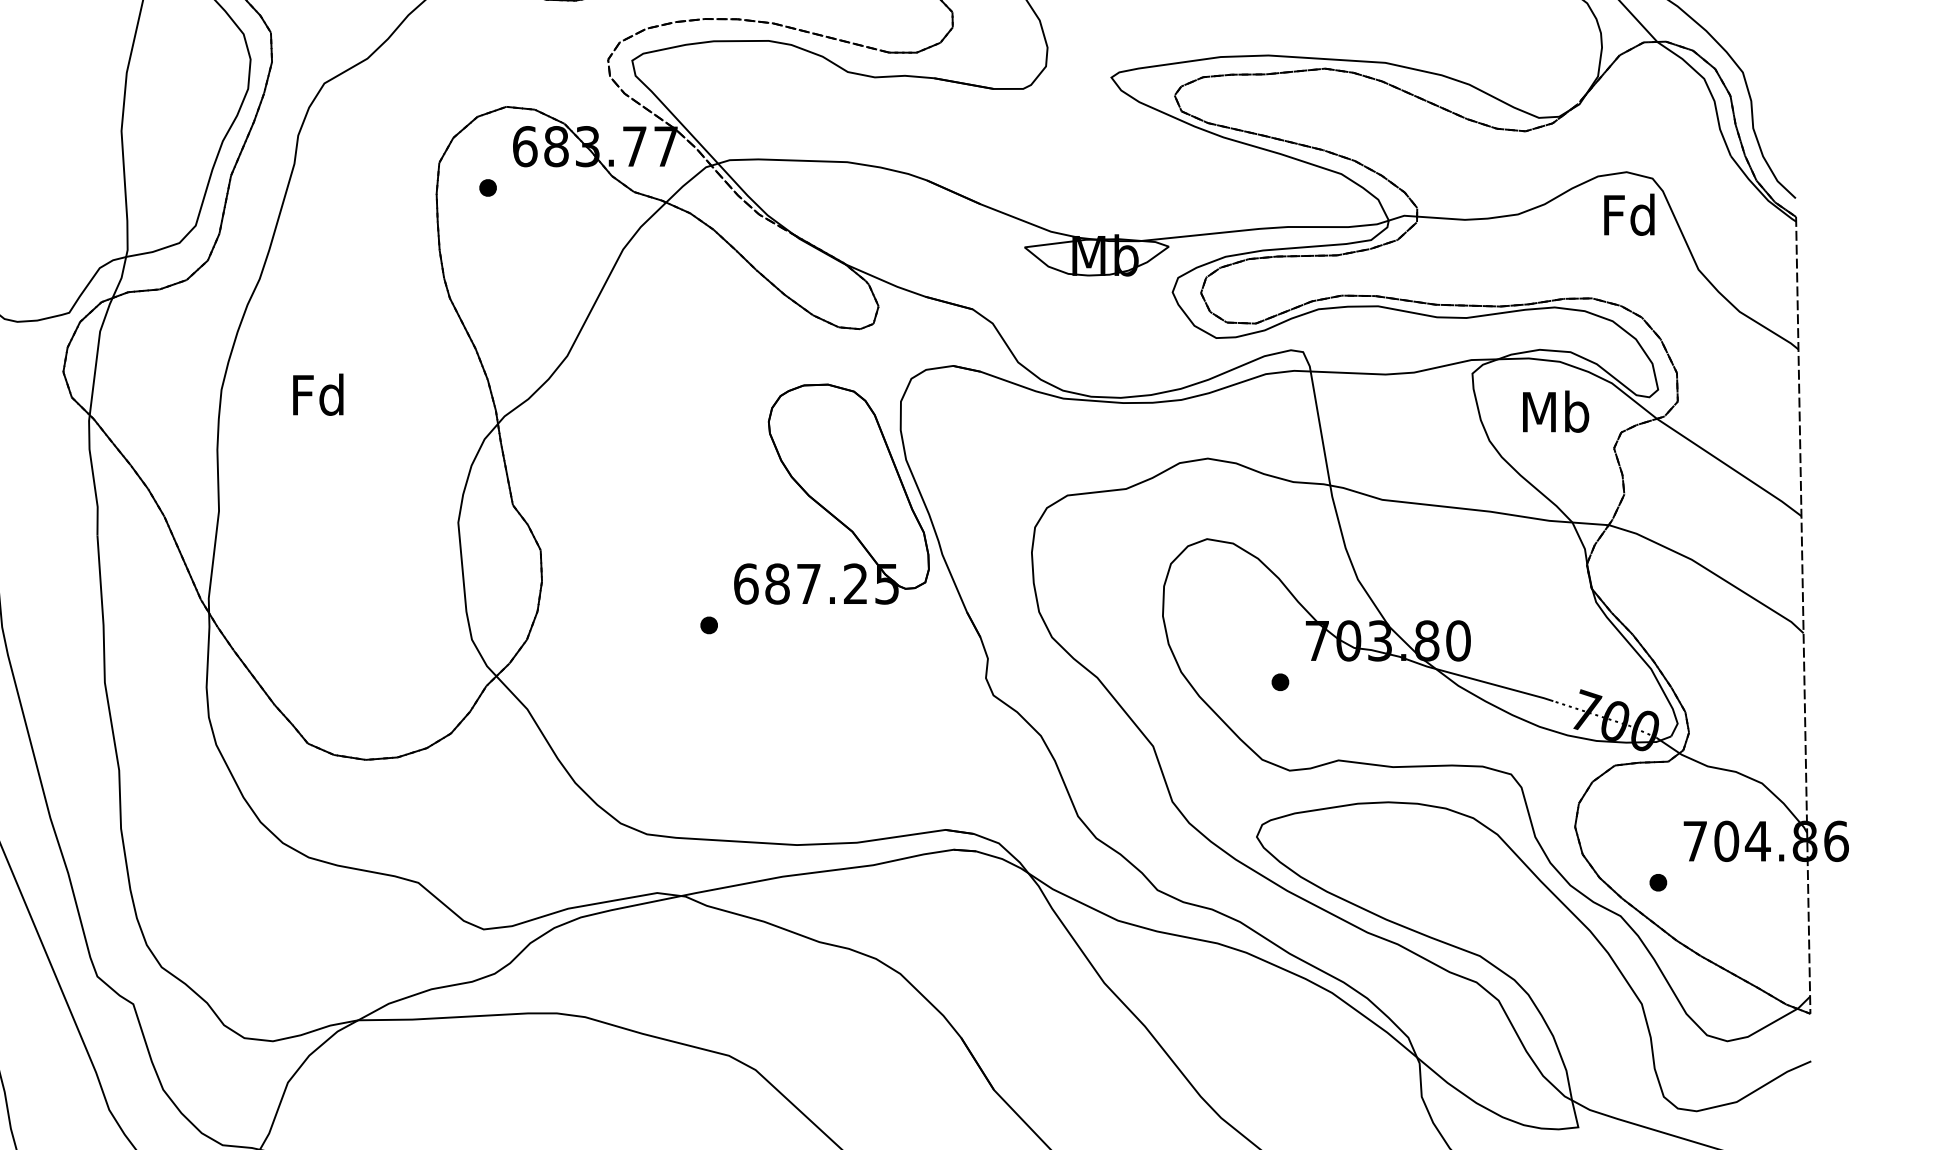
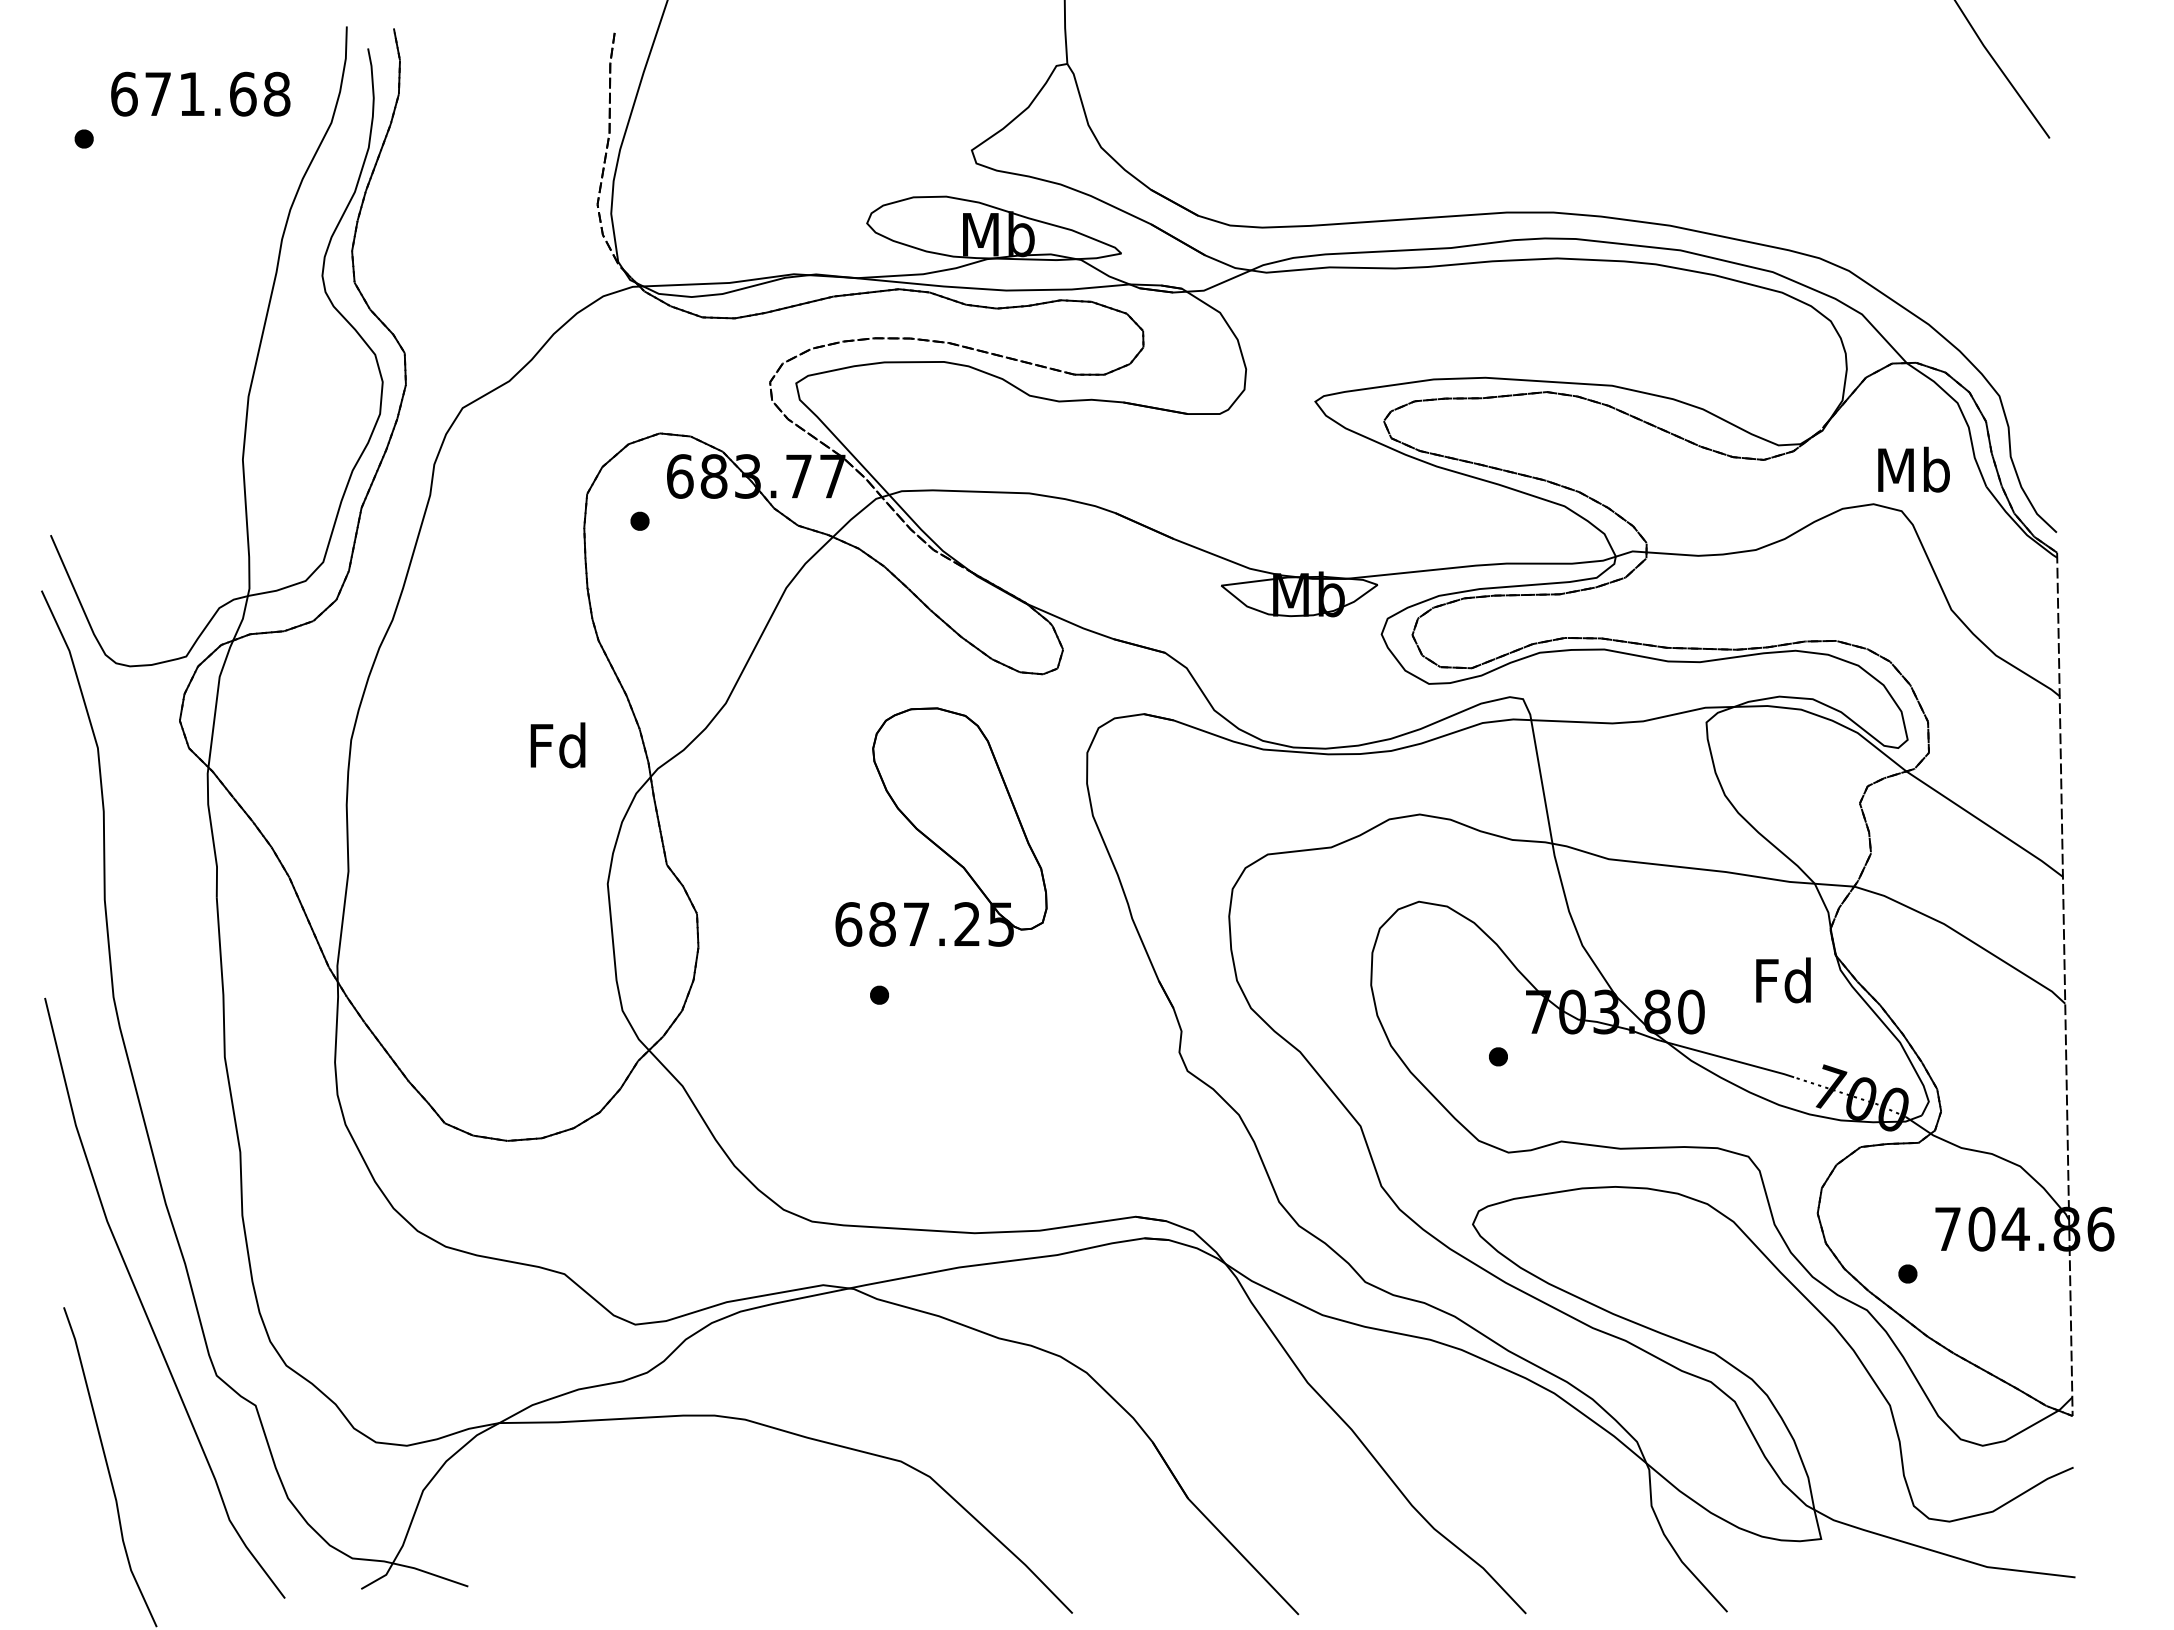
text: (1629, 214) -> (1783, 980), moved
text: (317, 394) -> (557, 745), moved
text: (1555, 411) -> (1913, 469), moved
part: (831, 493) -> (941, 826), moved

